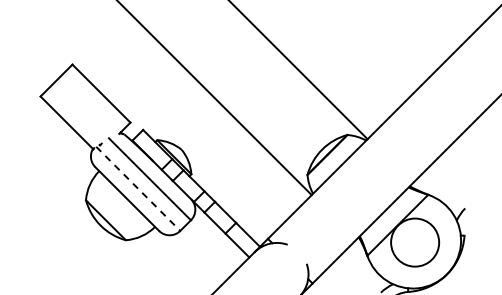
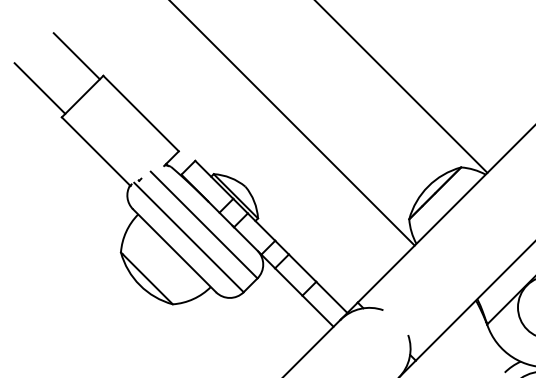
line: (51, 49) -> (76, 56), added
line: (23, 73) -> (39, 87), added
line: (138, 189) -> (189, 238), dashed -> solid

